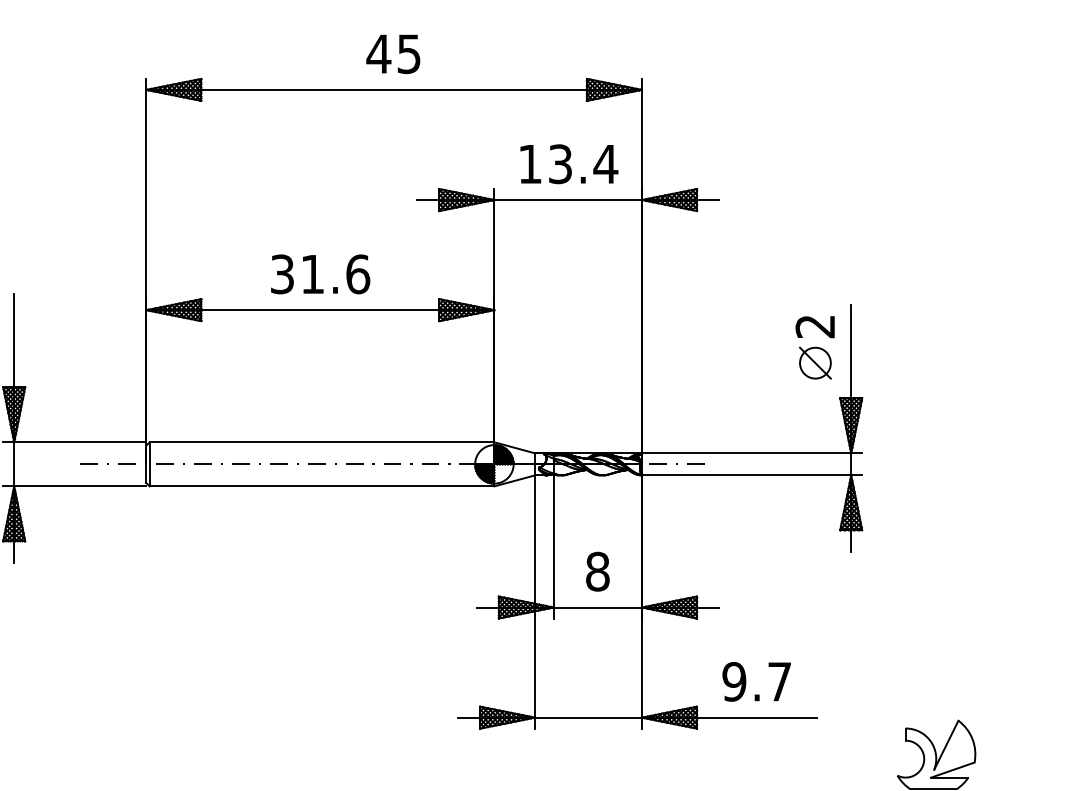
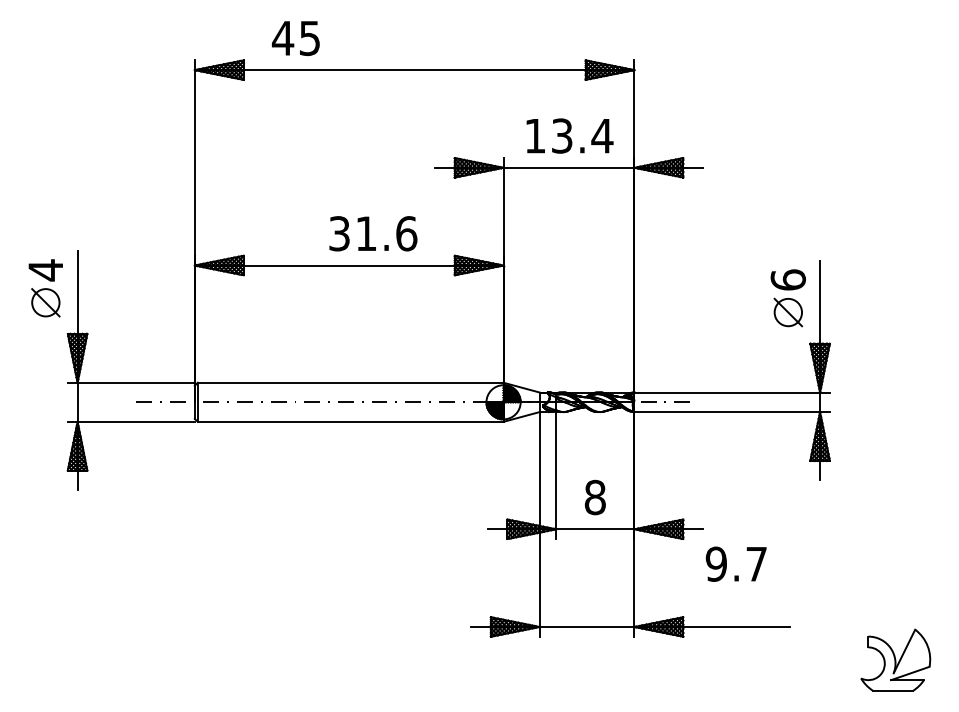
text: (392, 54) -> (295, 38), moved
text: (320, 274) -> (373, 233), moved
text: (814, 325) -> (787, 279), 2 -> 6
text: (755, 681) -> (735, 563), moved

